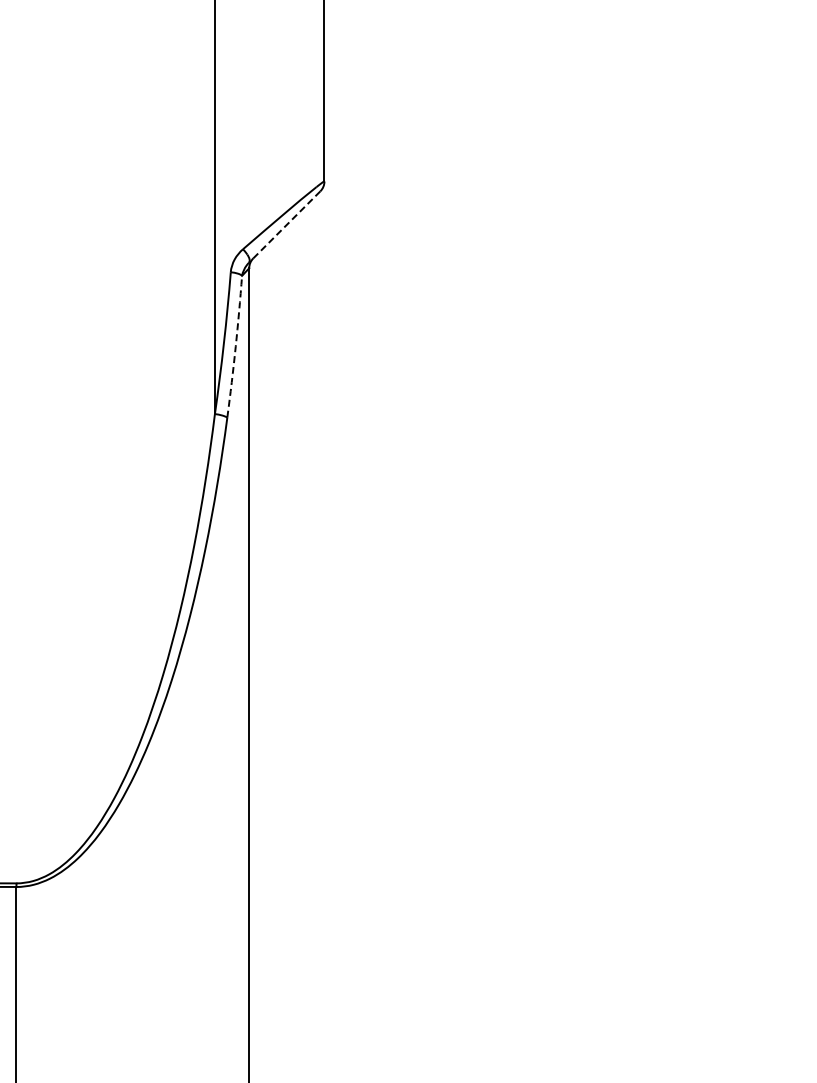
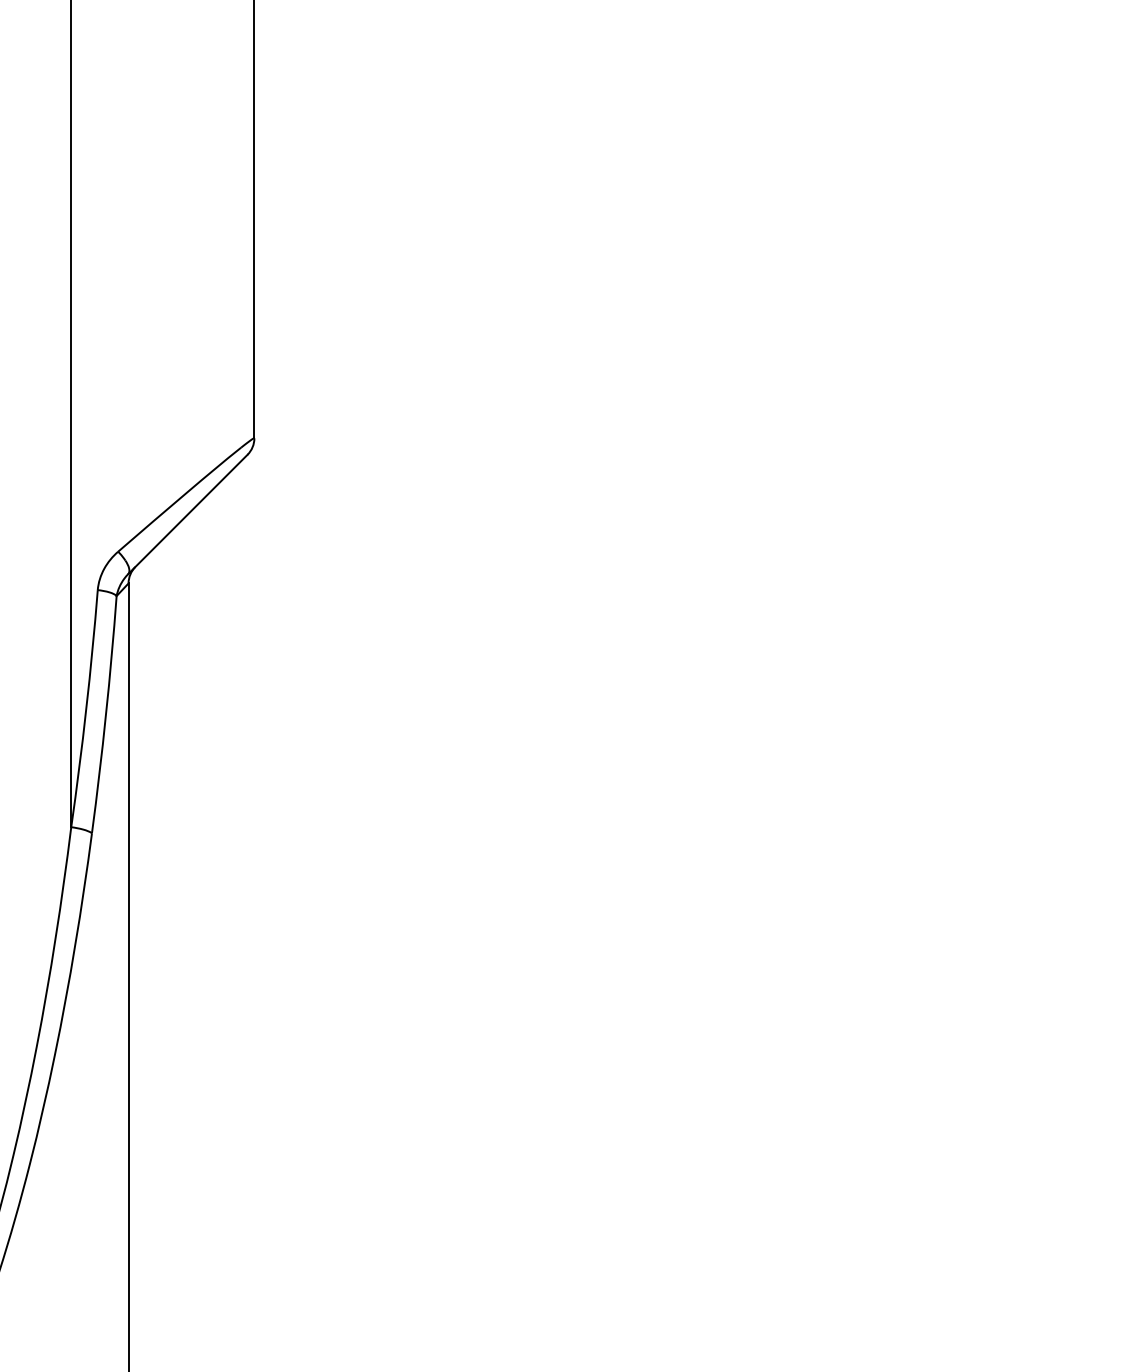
line: (284, 227) -> (187, 515), dashed -> solid
arc: (235, 346) -> (105, 714), dashed -> solid

